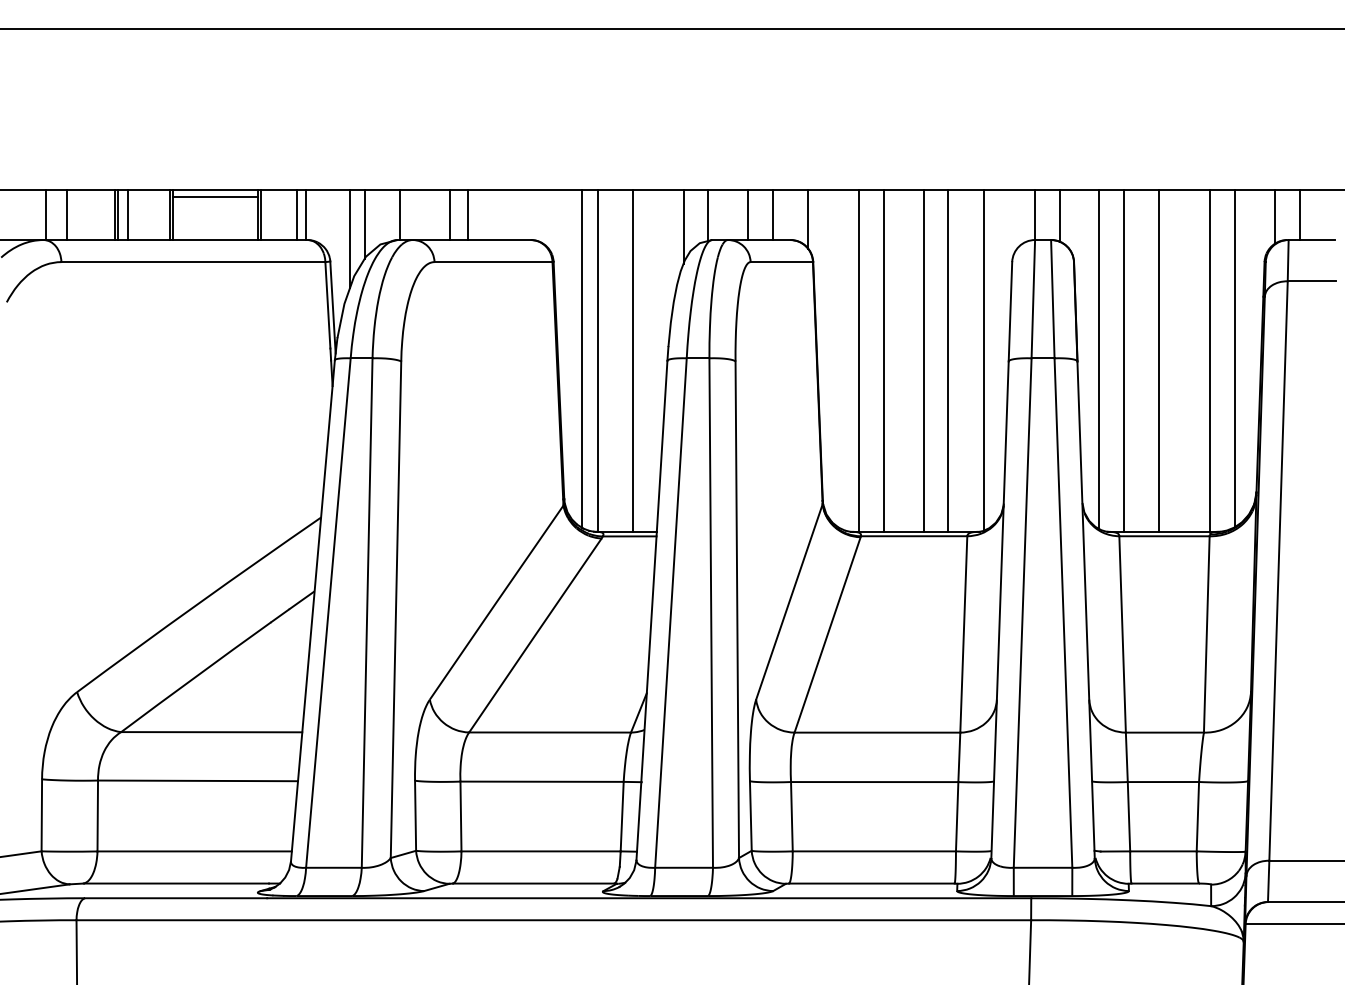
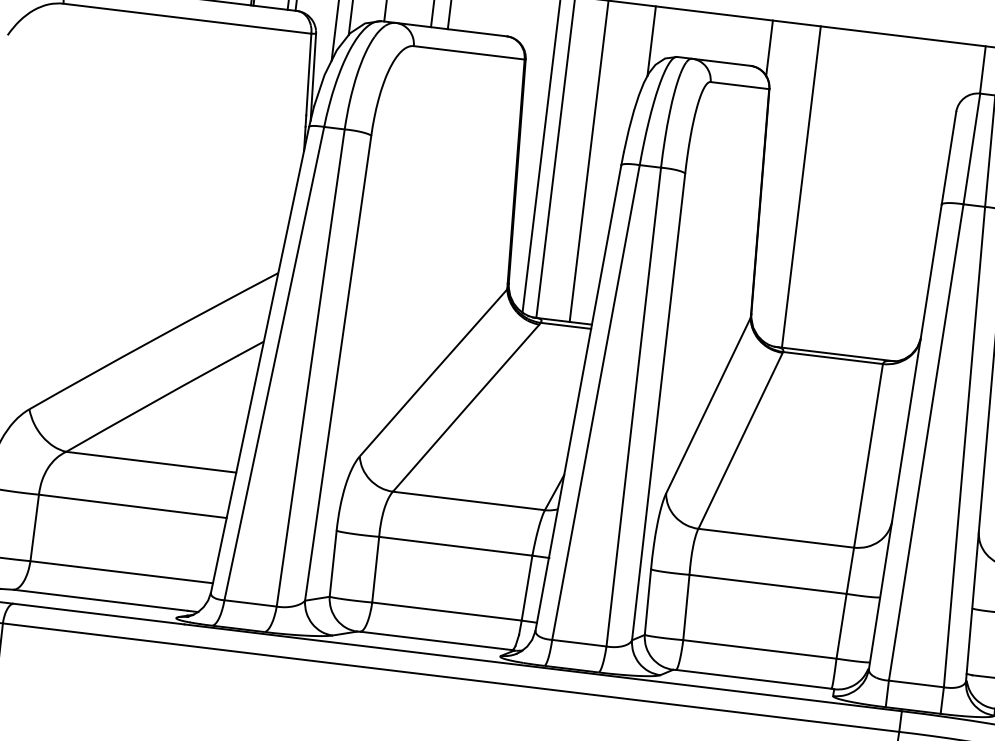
line: (708, 214) -> (676, 32), removed
line: (747, 214) -> (713, 36), removed
line: (772, 214) -> (736, 39), removed
line: (983, 359) -> (918, 199), removed
line: (884, 360) -> (825, 189), removed
line: (923, 360) -> (861, 194), removed
line: (948, 360) -> (885, 196), removed

